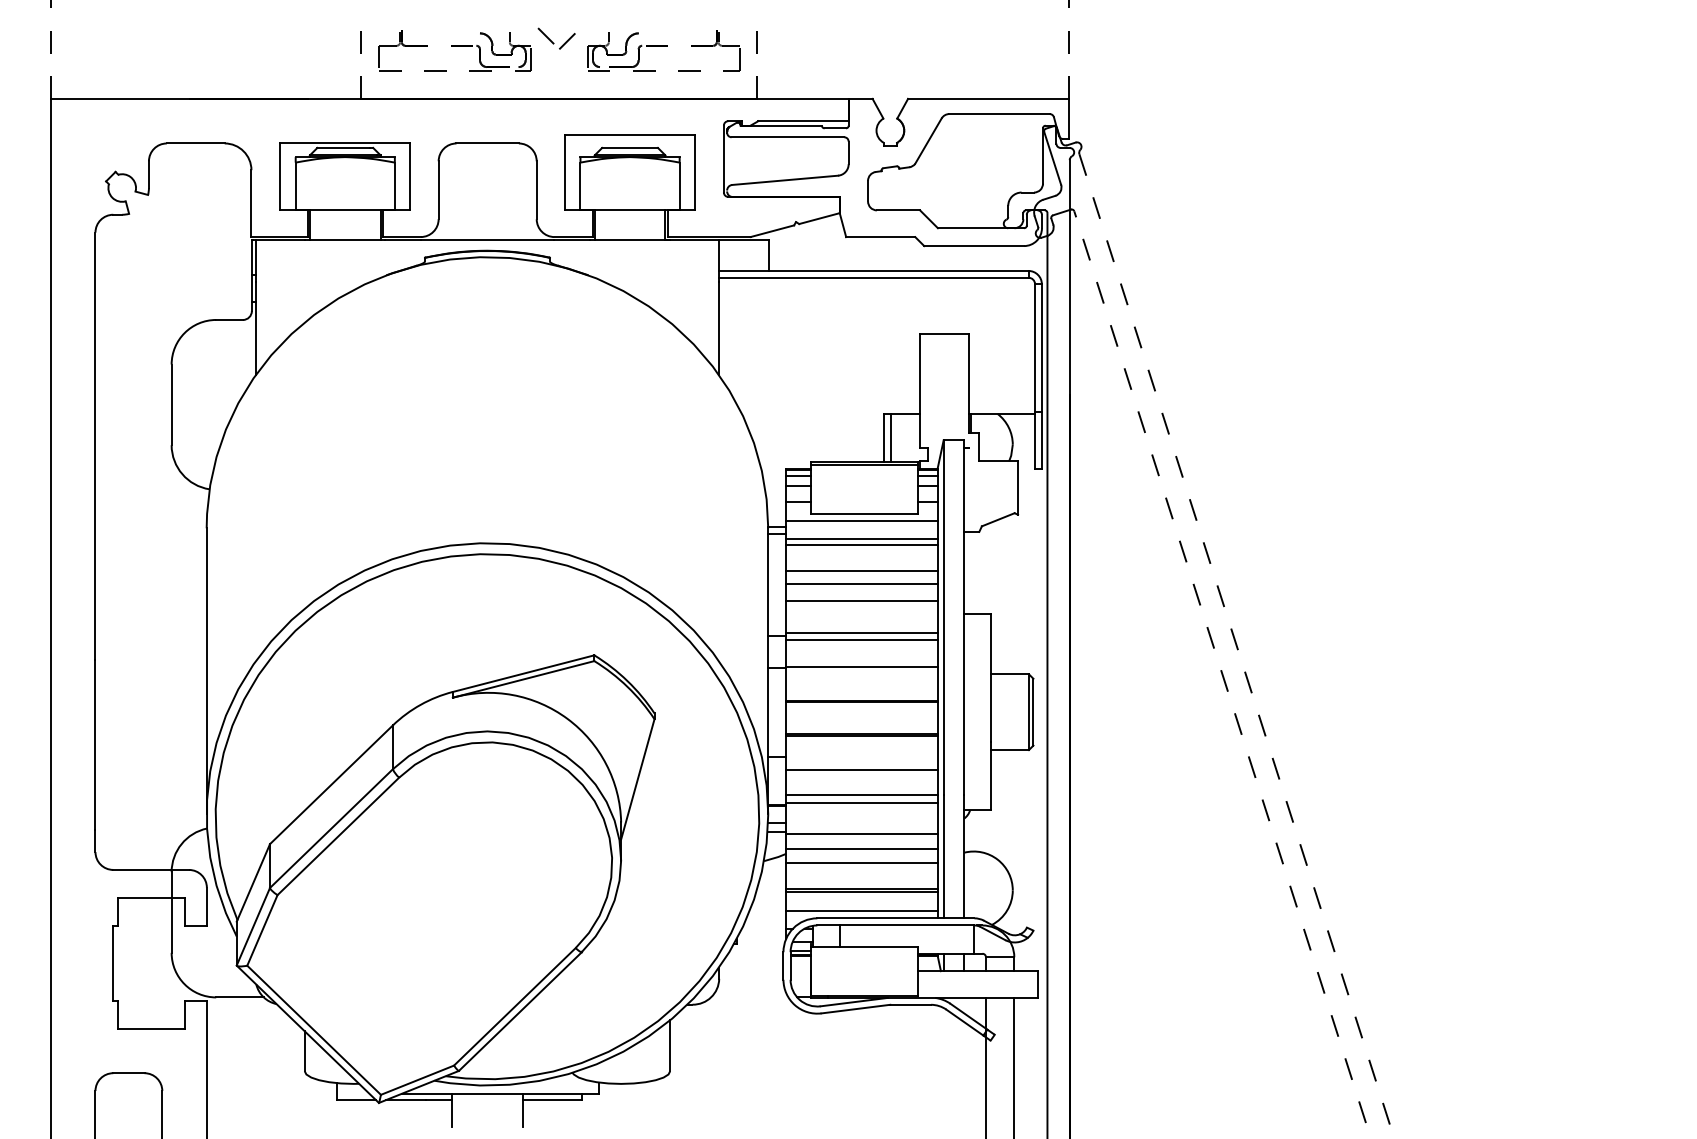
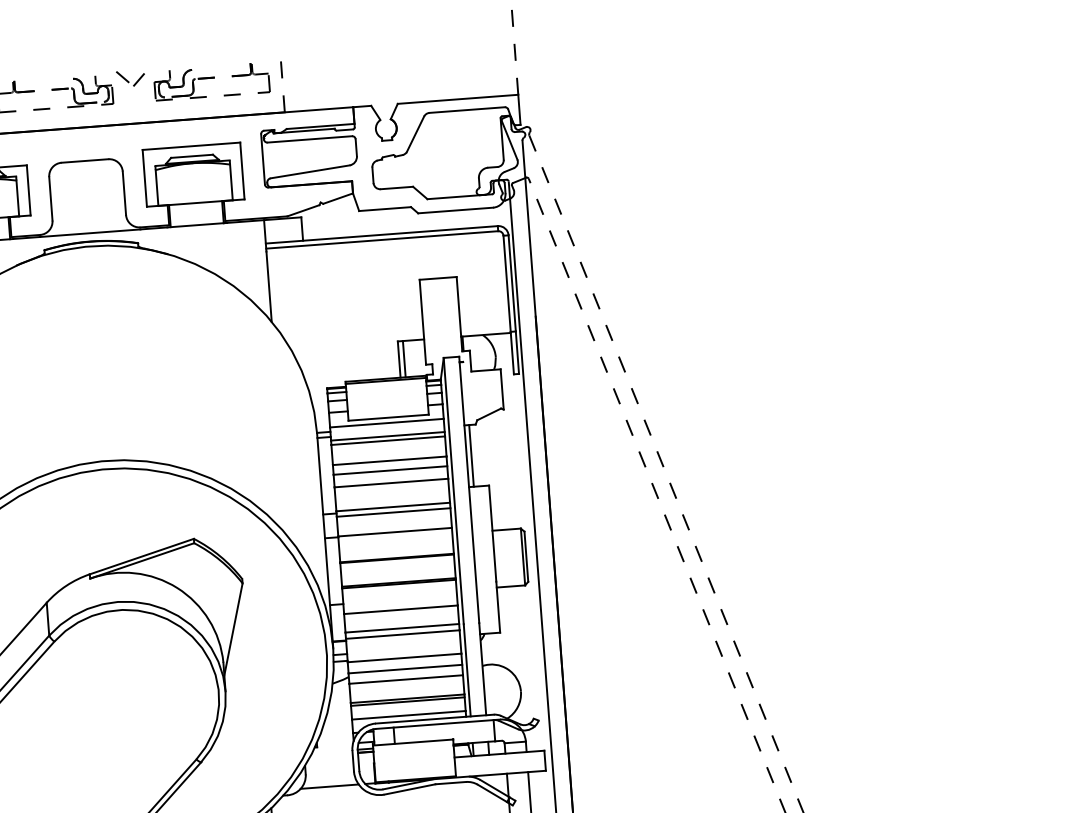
line: (970, 572) -> (471, 455), added
line: (749, 997) -> (329, 786), added

